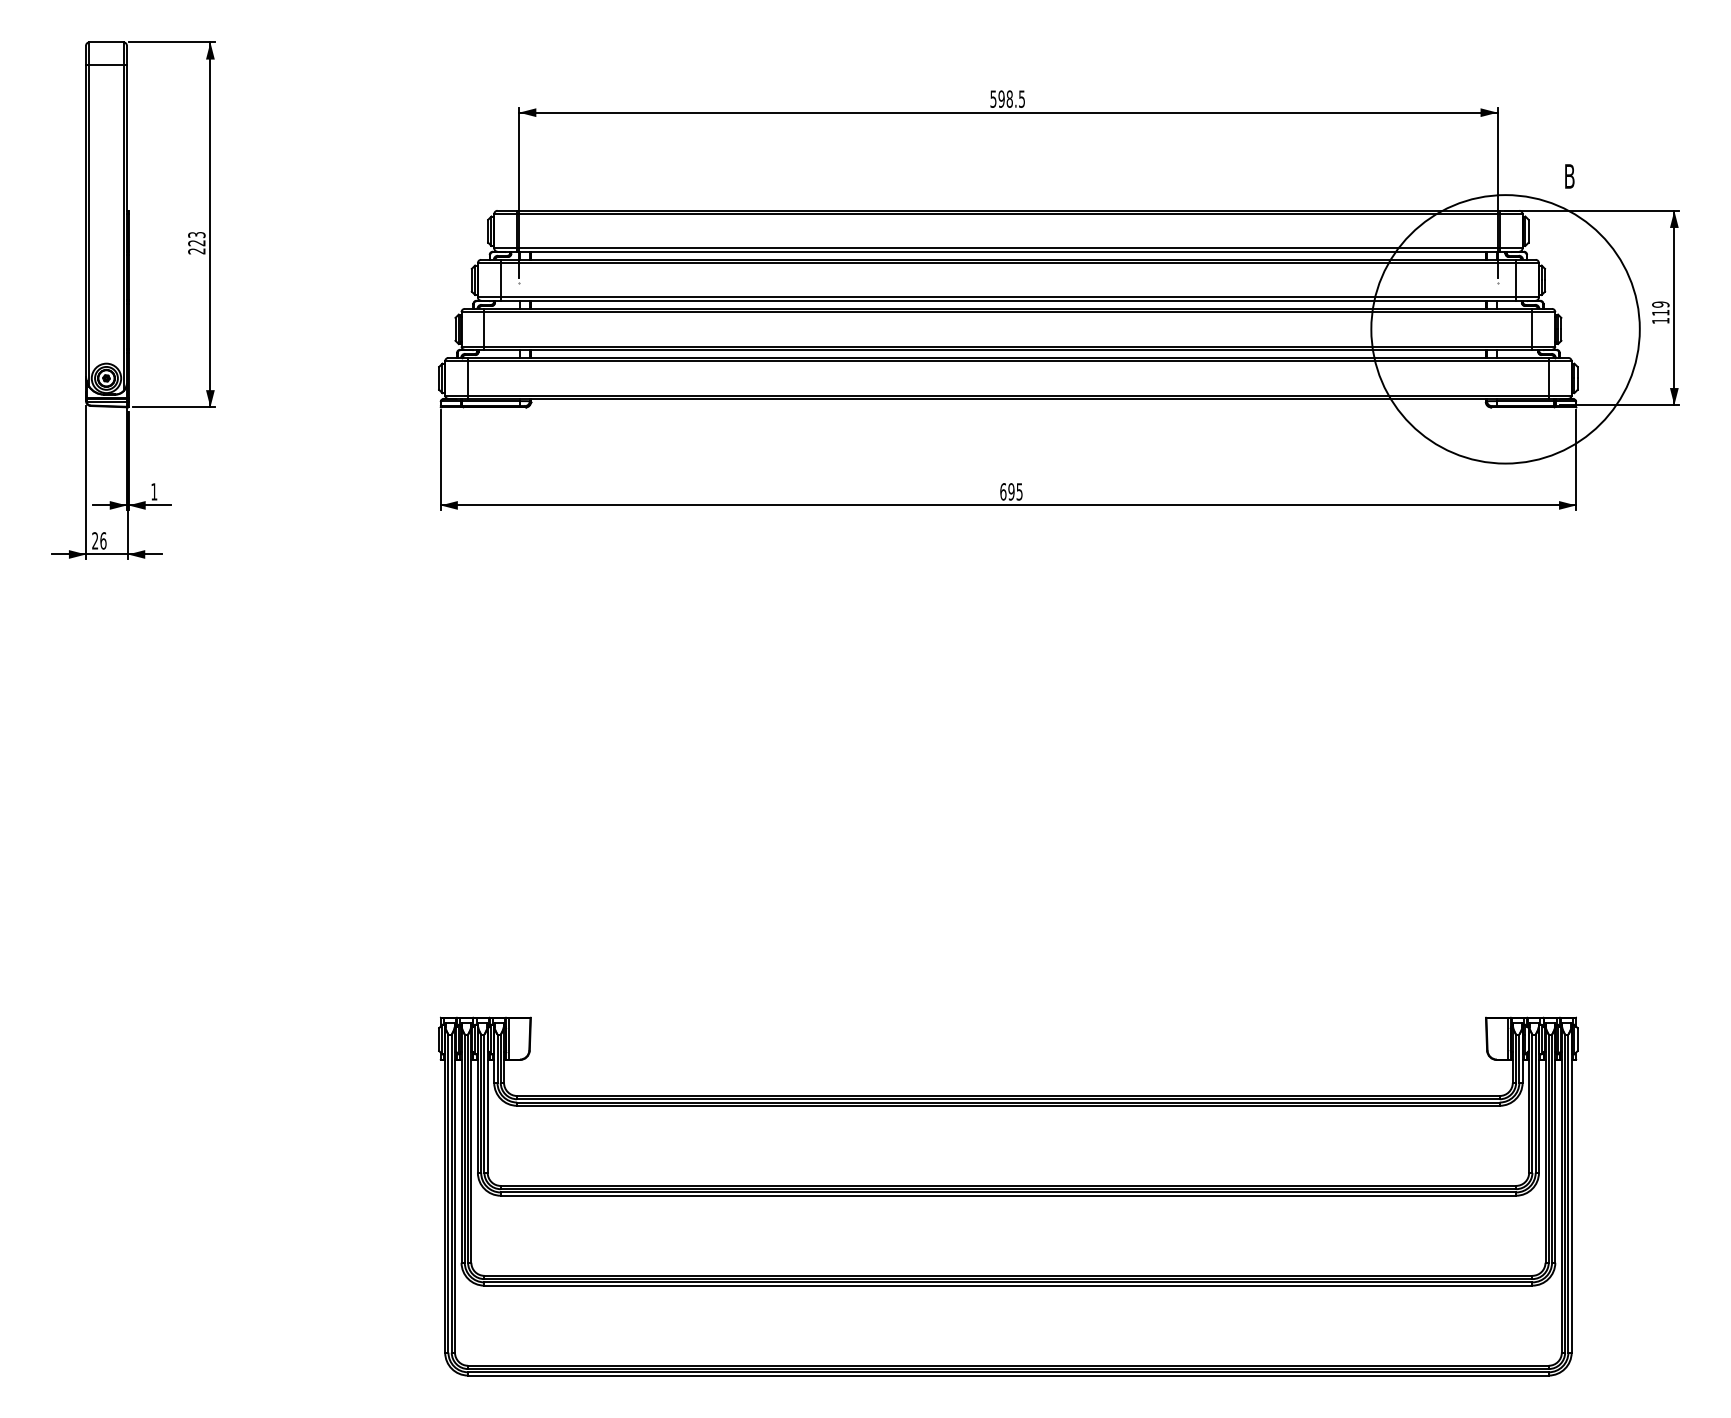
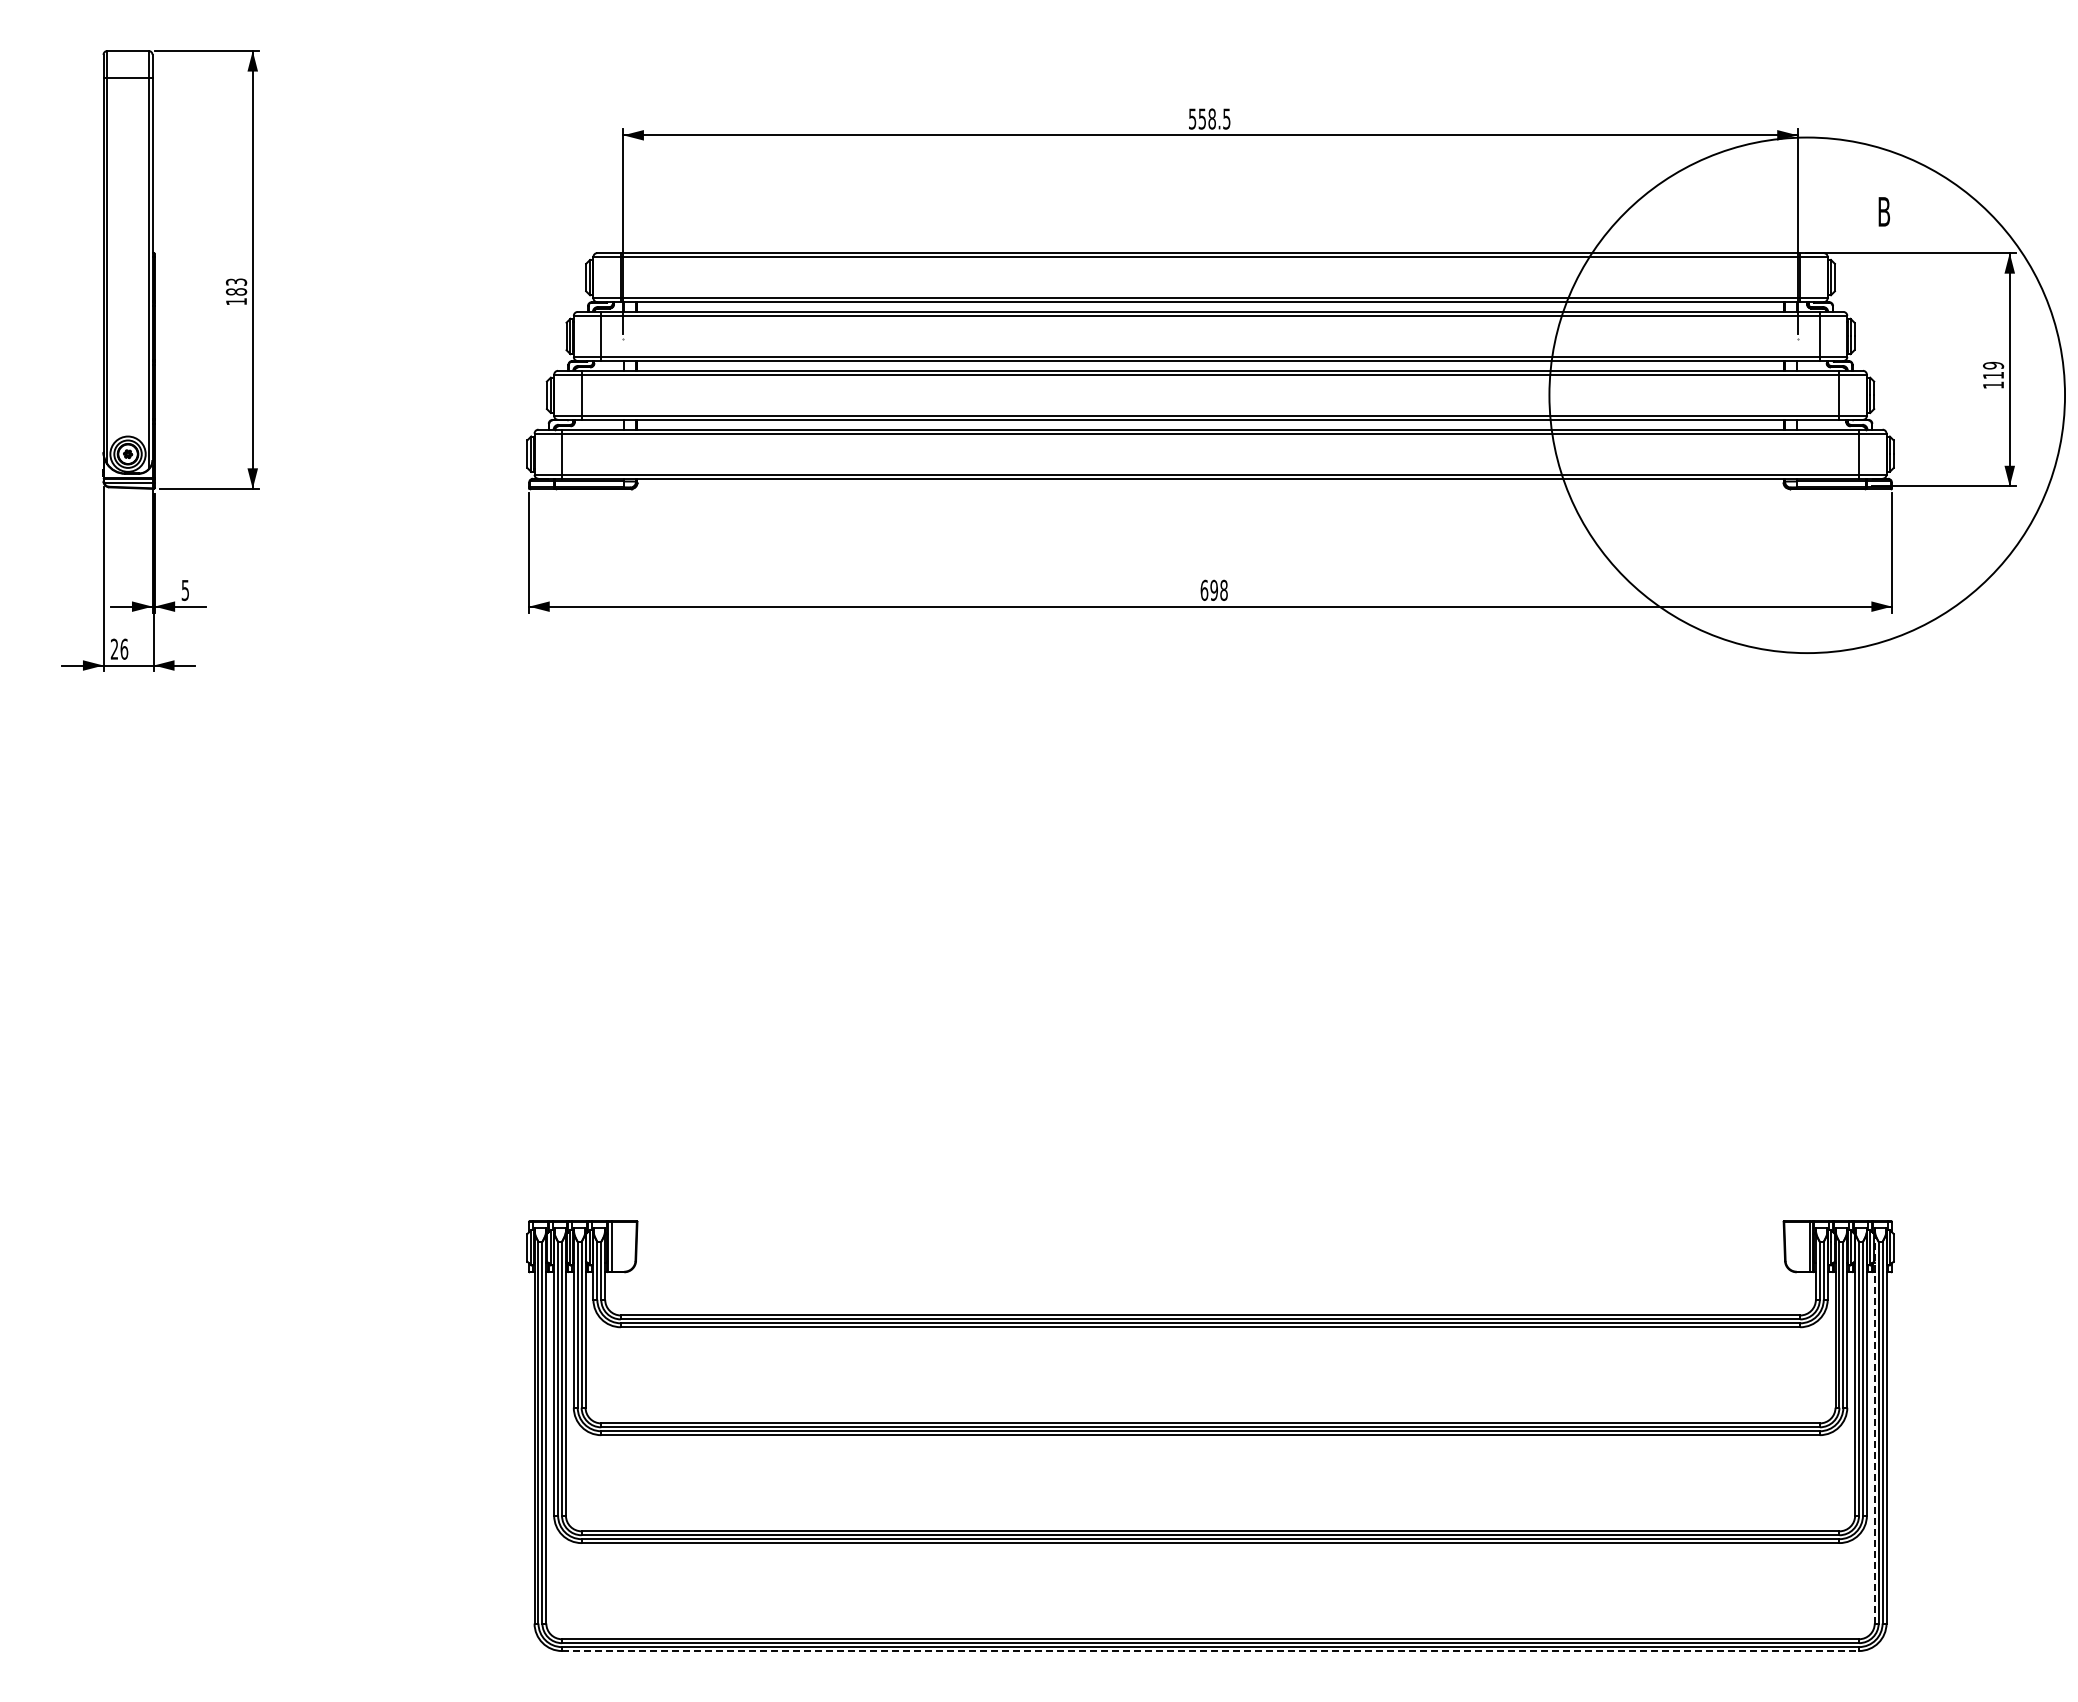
text: (1001, 98) -> (1202, 118), 598.5 -> 558.5
text: (196, 246) -> (236, 296), 223 -> 183
circle: (1505, 329) -> (1807, 395), size x1.6
text: (153, 491) -> (184, 590), 1 -> 5
text: (1019, 491) -> (1223, 589), 695 -> 698
line: (1561, 1189) -> (1874, 1427), solid -> dashed
line: (1008, 1375) -> (1210, 1651), solid -> dashed

